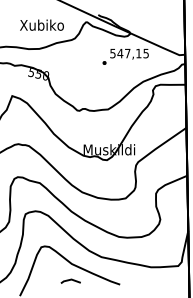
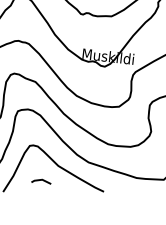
line: (70, 280) -> (41, 180), moved

